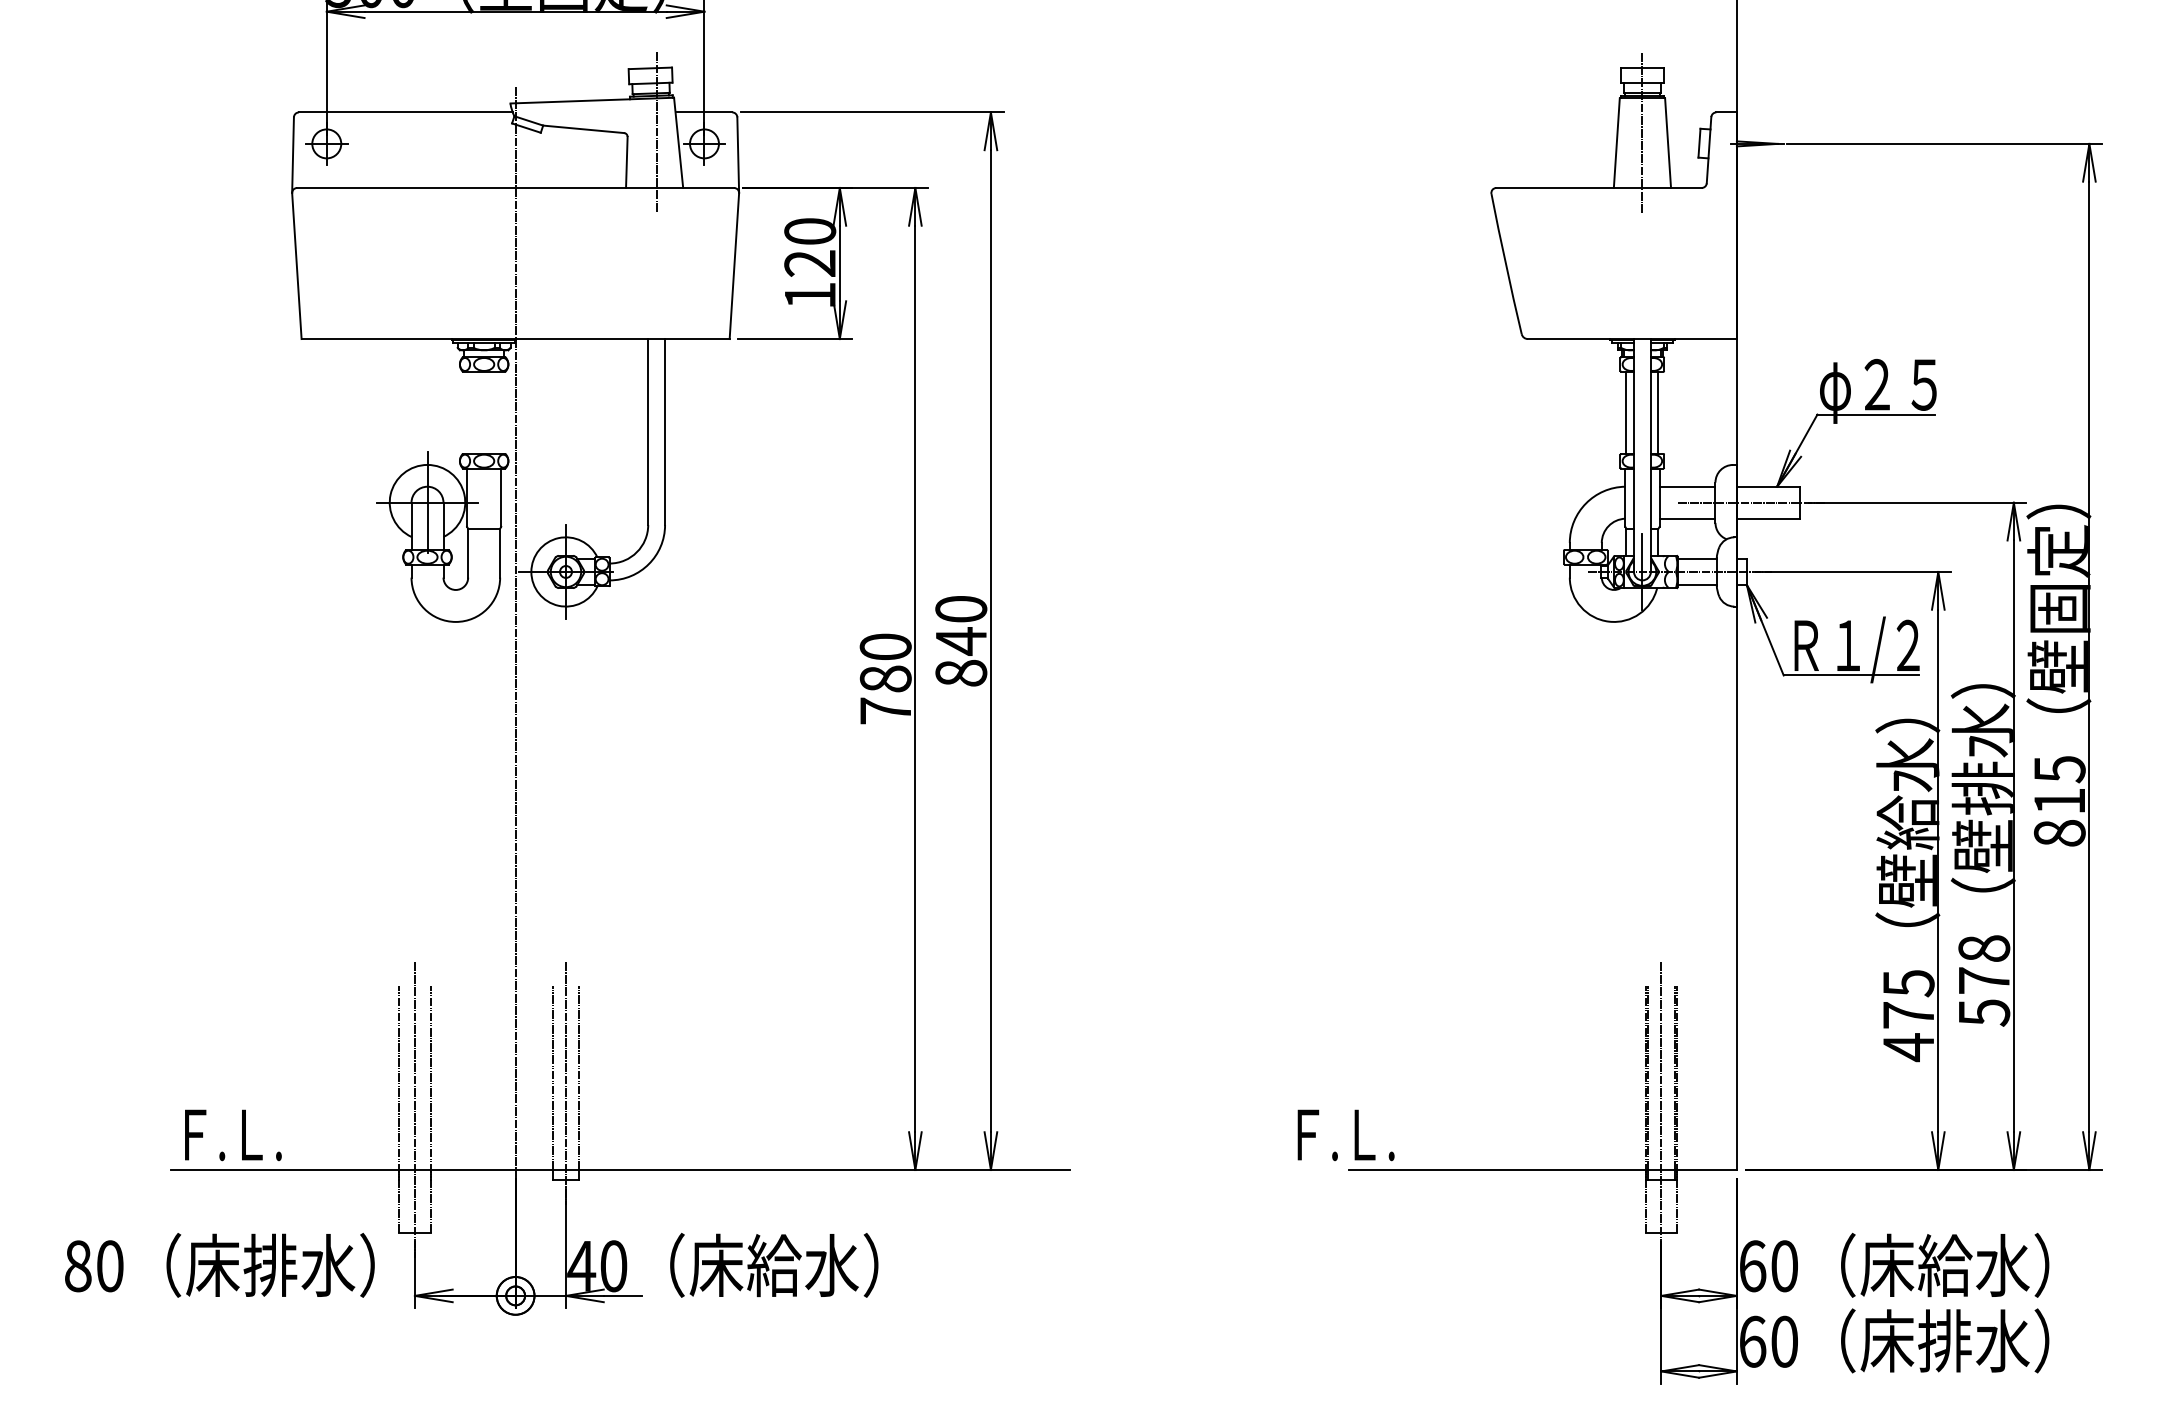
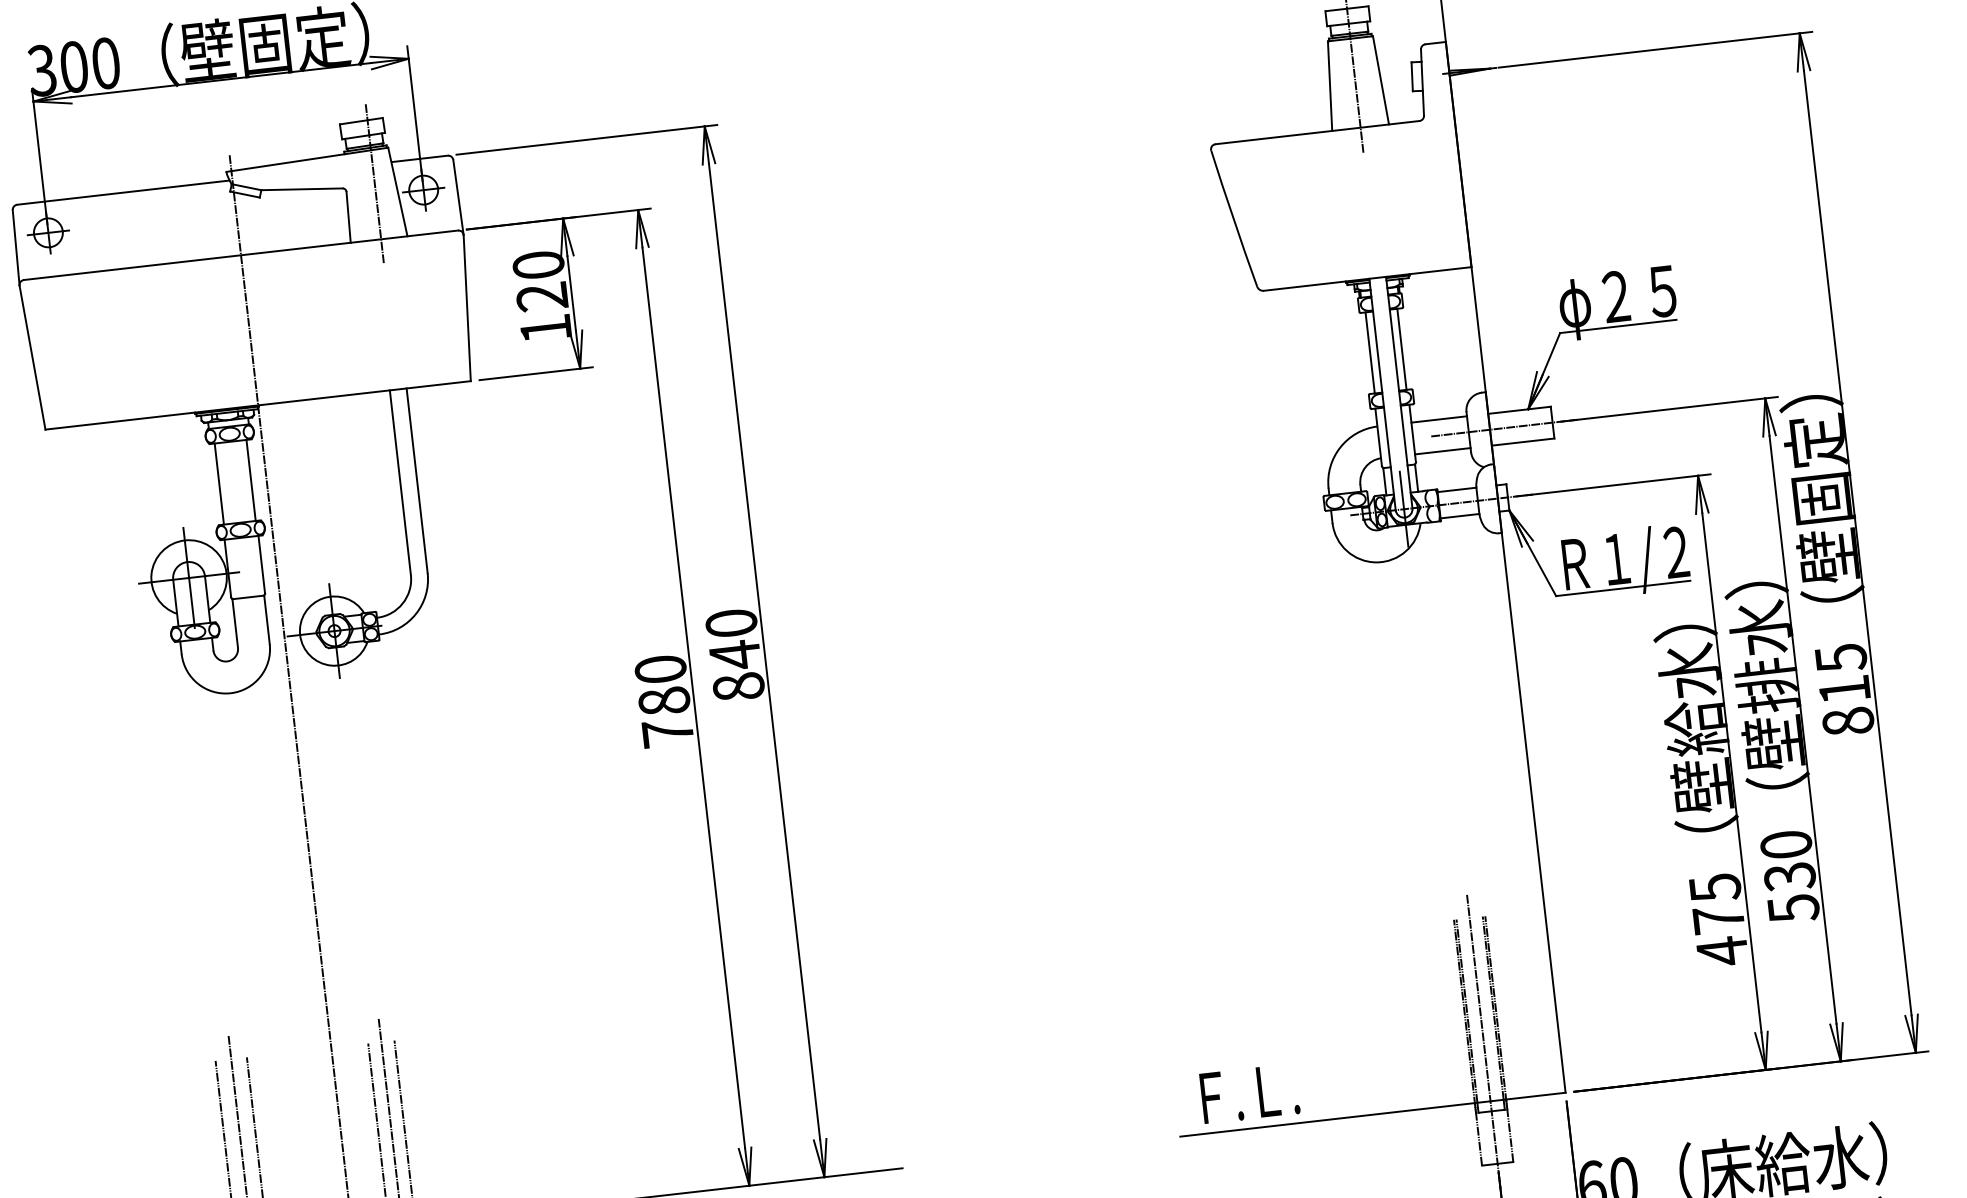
line: (468, 412) -> (219, 483), added
line: (500, 412) -> (251, 480), added
text: (1984, 964) -> (1788, 860), 578 -> 530
text: (1345, 1135) -> (1249, 1094), moved

